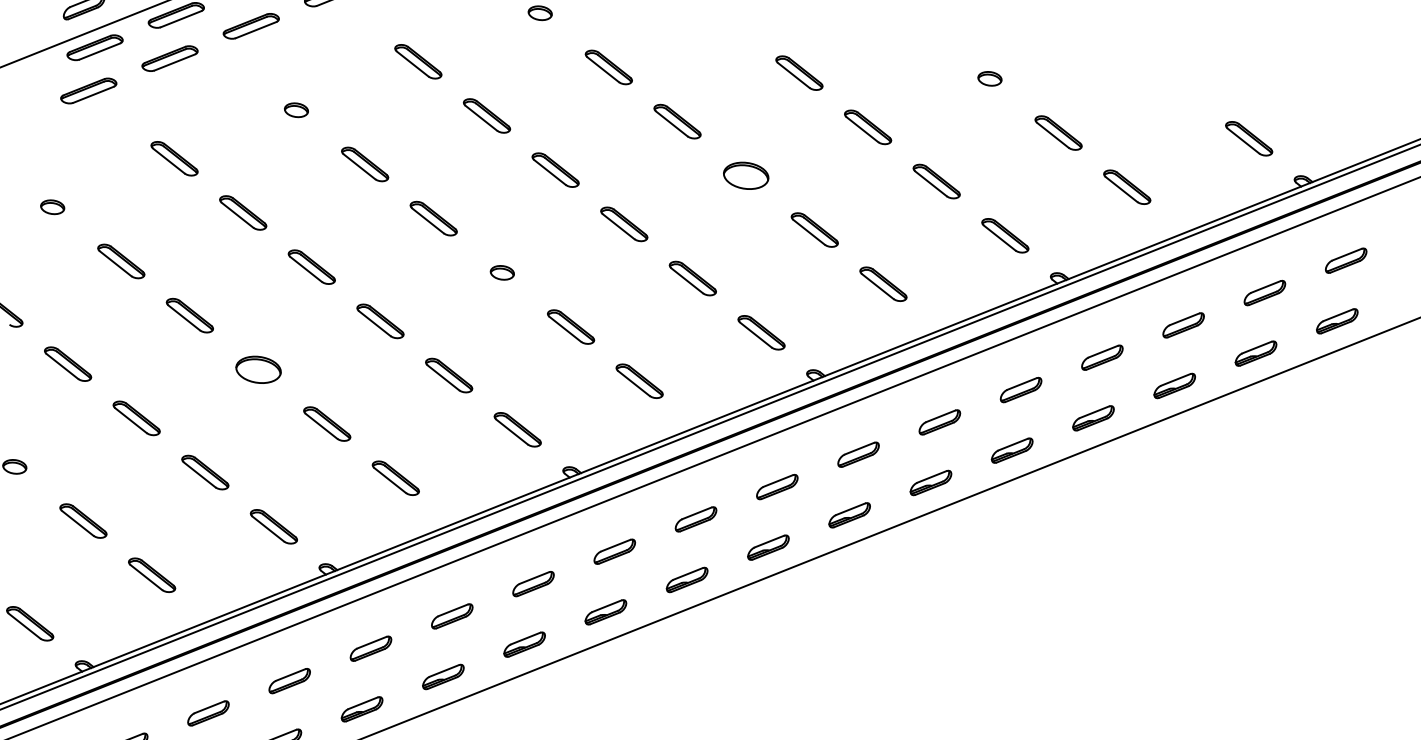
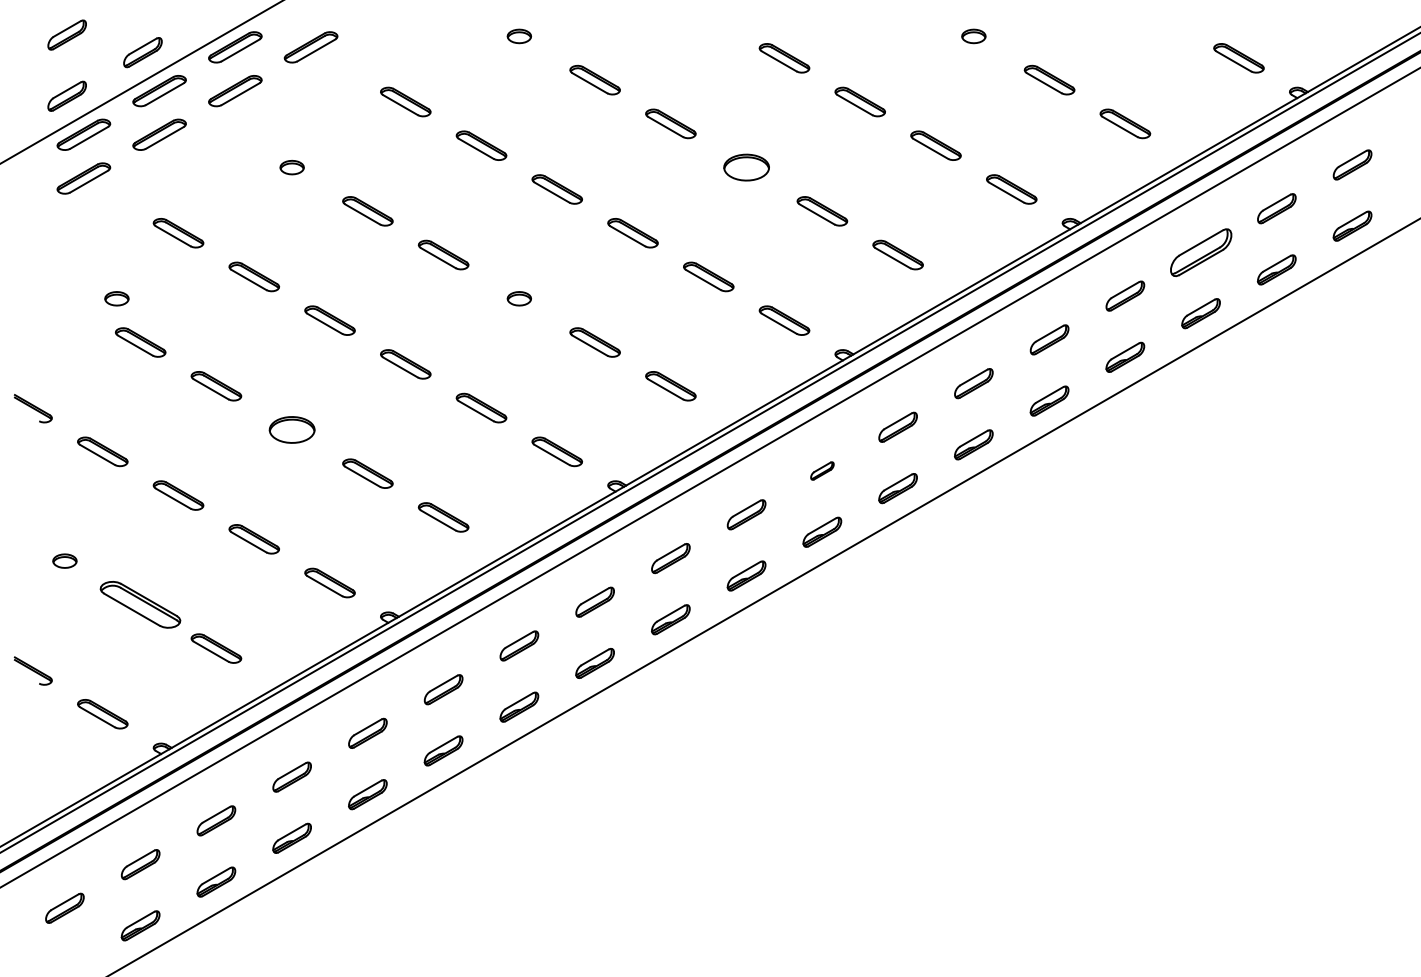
part: (52, 206) -> (116, 298), moved
part: (1183, 324) -> (1200, 251), size x1.6
part: (777, 486) -> (822, 470), size x0.6
part: (83, 520) -> (140, 604), size x1.6

